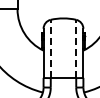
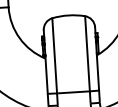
line: (50, 48) -> (54, 55), dashed -> solid
line: (76, 48) -> (87, 53), dashed -> solid

